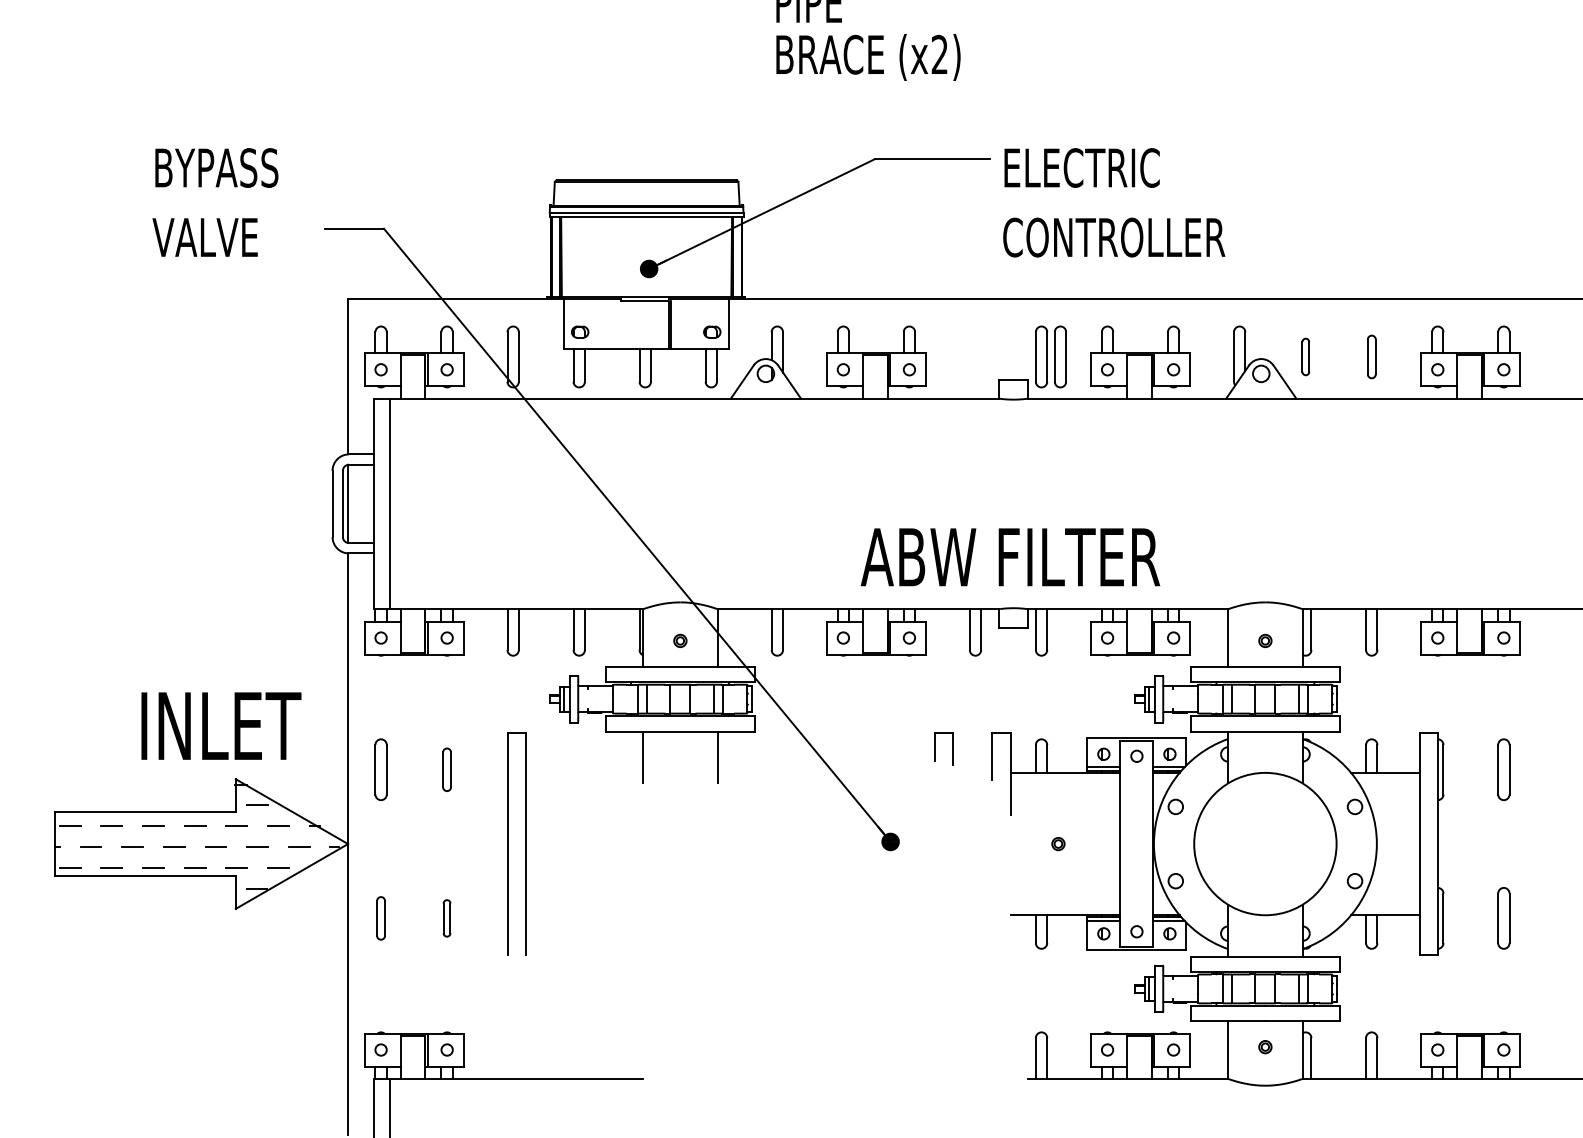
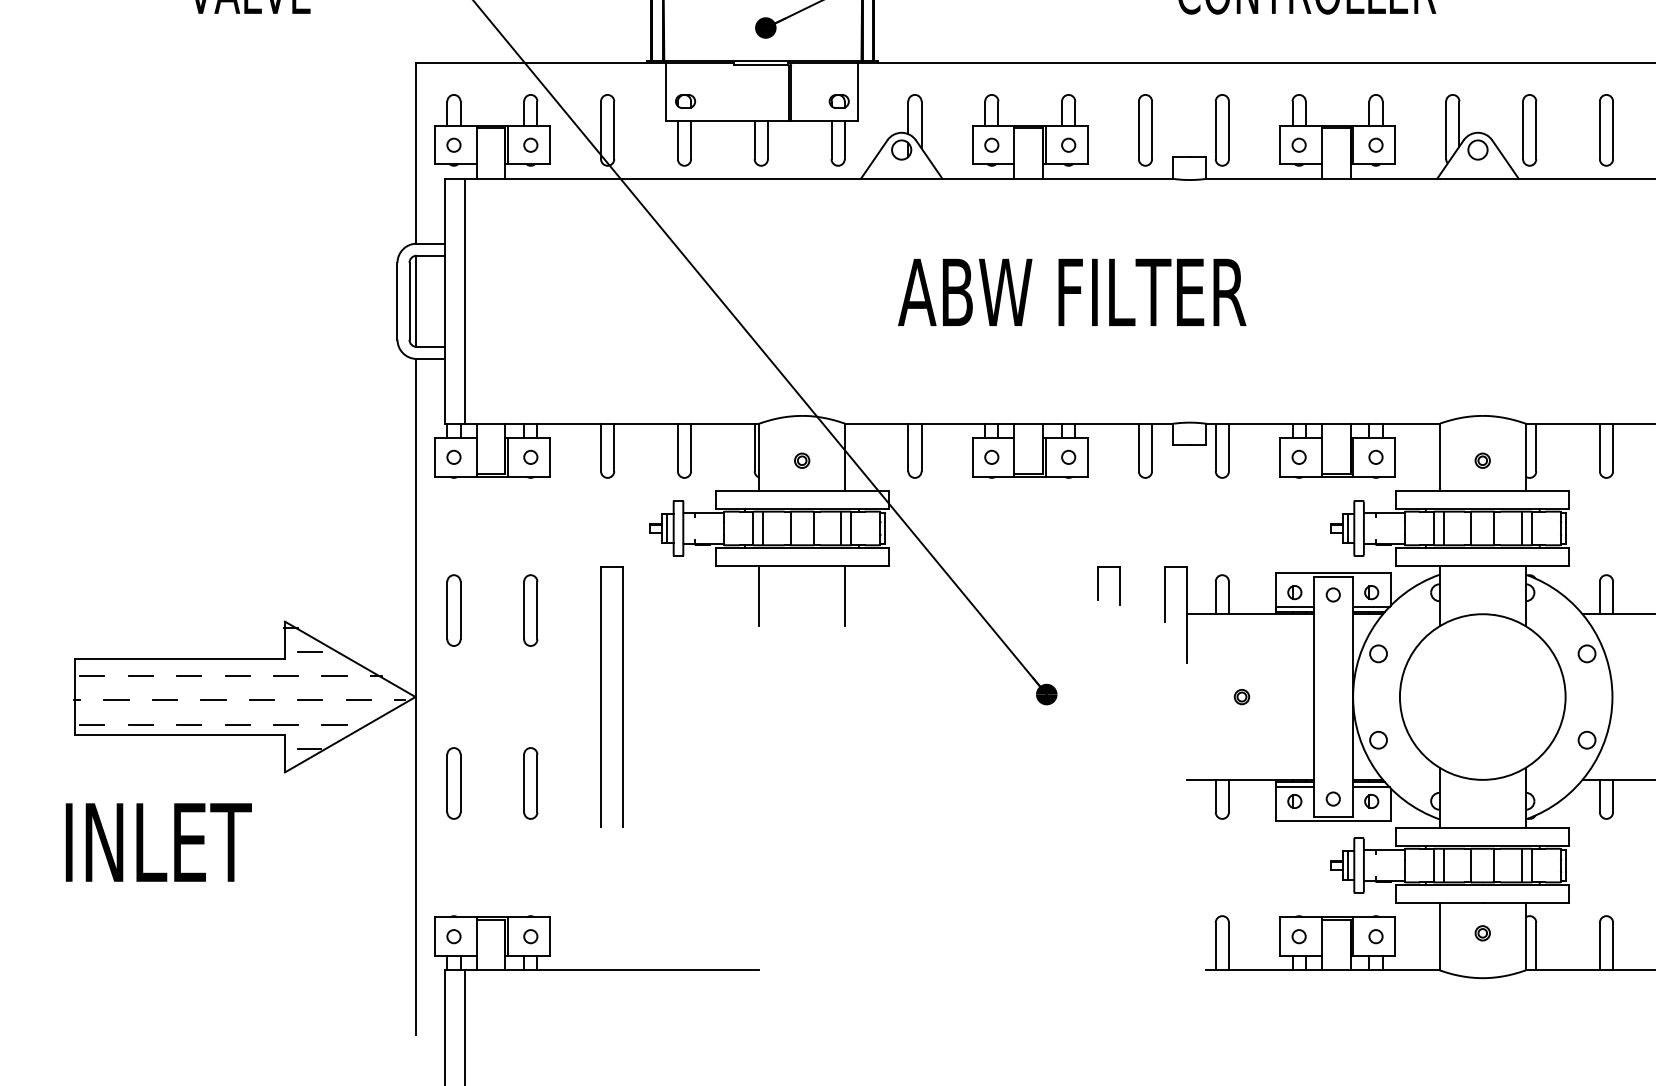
part: (1060, 356) -> (1145, 129), moved
part: (1305, 356) -> (1529, 129), size x1.67
part: (1371, 356) -> (1606, 129), size x1.43
text: (1010, 557) -> (1072, 292), moved
text: (221, 725) -> (158, 841), moved
part: (446, 769) -> (530, 610), size x1.43
part: (380, 918) -> (453, 783), size x1.43
part: (446, 918) -> (530, 783), size x1.67

